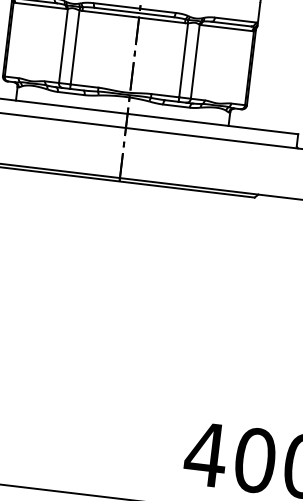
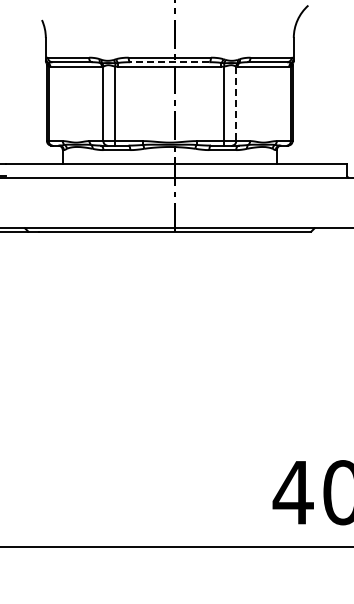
line: (133, 12) -> (169, 62), solid -> dashed
line: (195, 62) -> (236, 104), solid -> dashed

